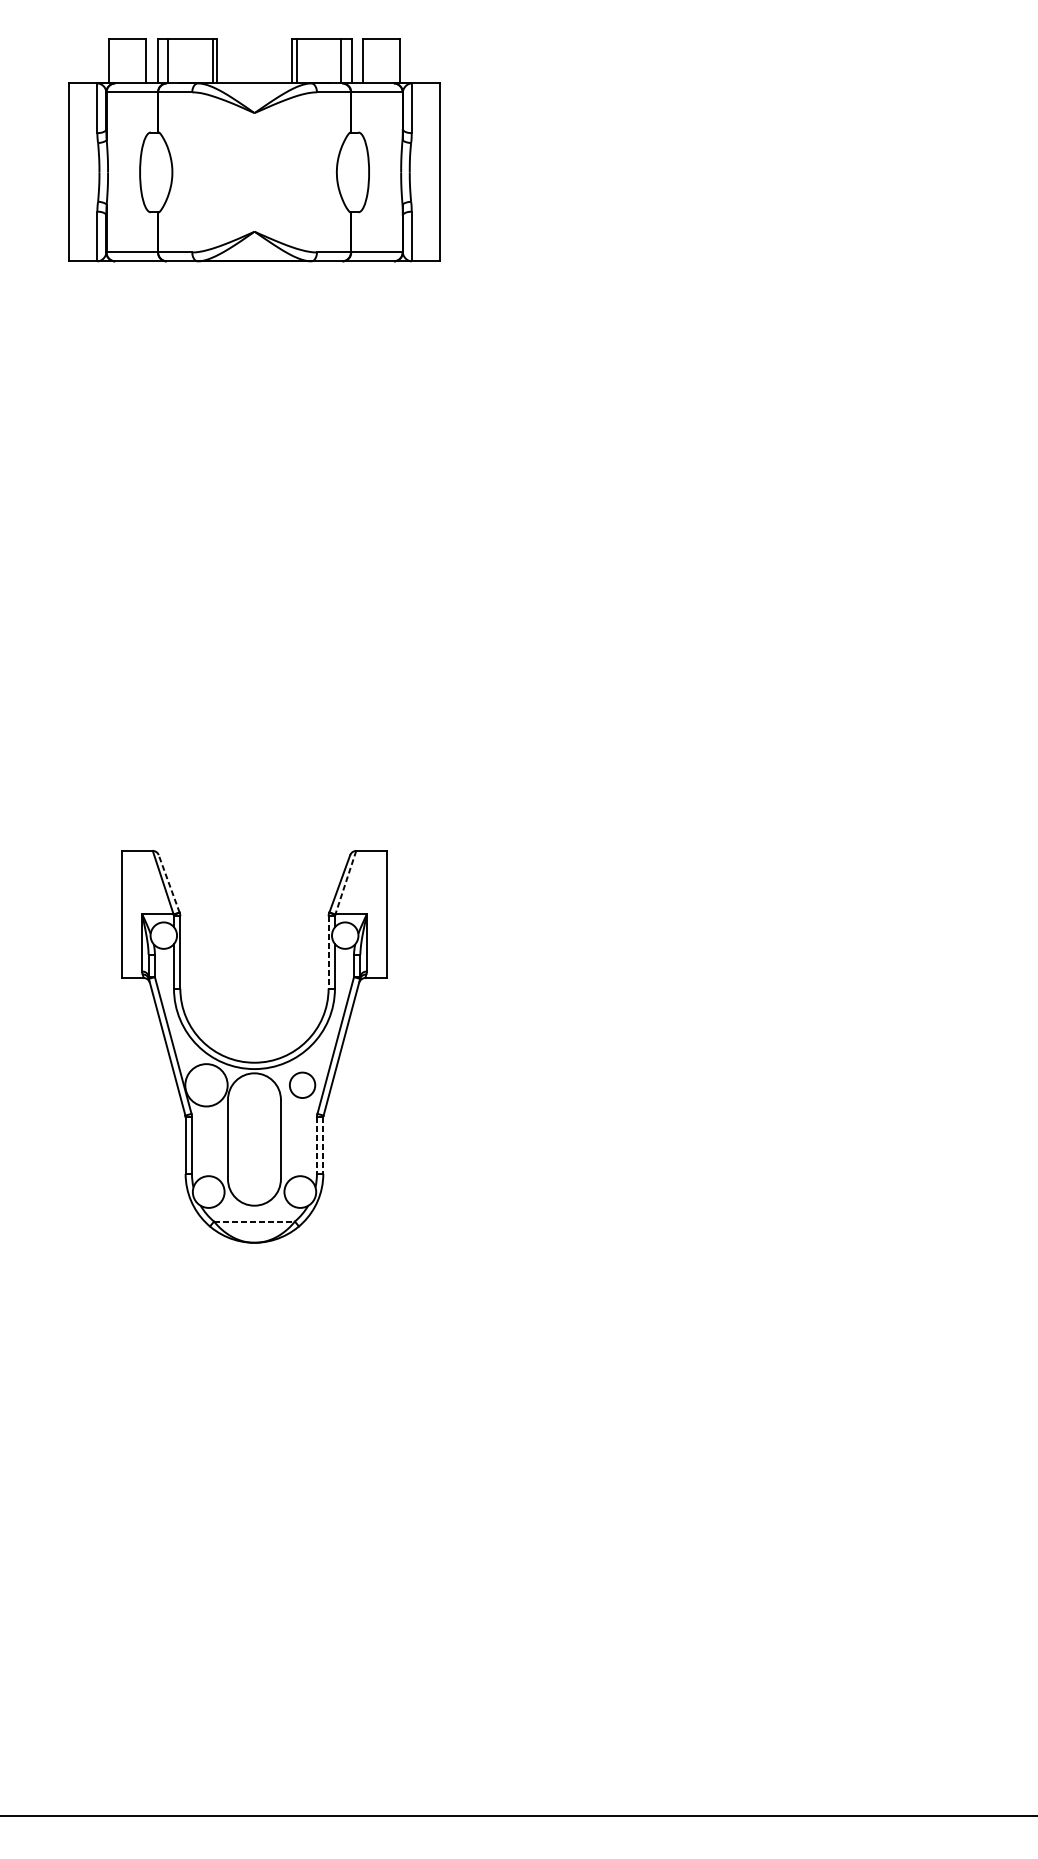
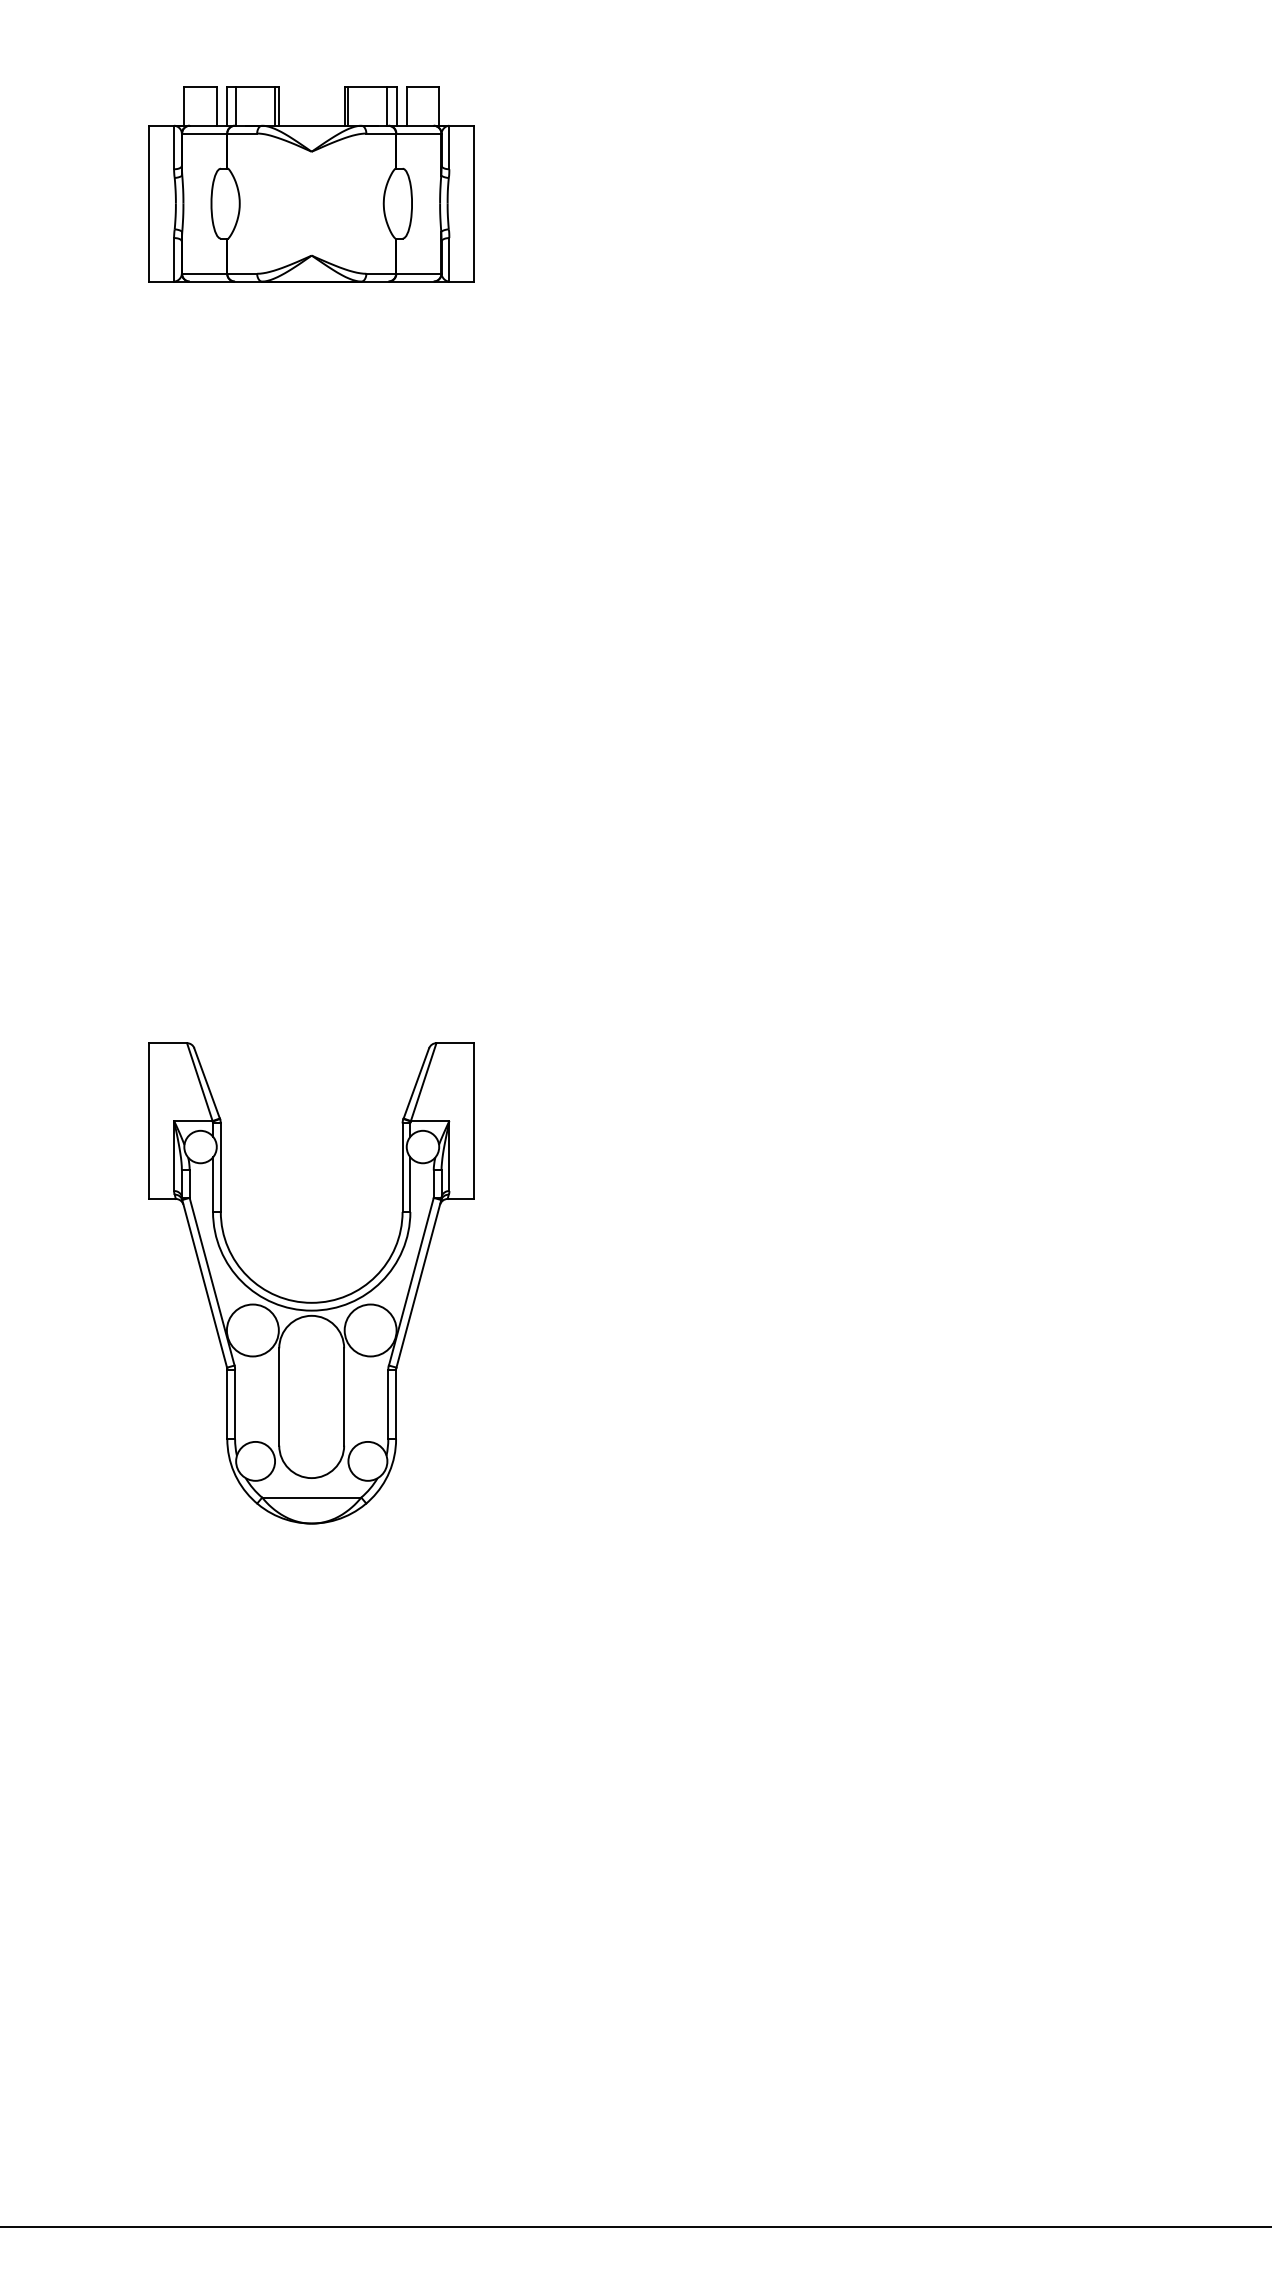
part: (254, 150) -> (311, 184), size x0.71
line: (169, 883) -> (207, 1083), dashed -> solid
line: (345, 883) -> (423, 1082), dashed -> solid
line: (328, 953) -> (402, 1168), dashed -> solid
circle: (302, 1085) -> (370, 1330), size x1.67
line: (317, 1145) -> (388, 1404), dashed -> solid
line: (323, 1145) -> (396, 1404), dashed -> solid
line: (254, 1221) -> (311, 1497), dashed -> solid

